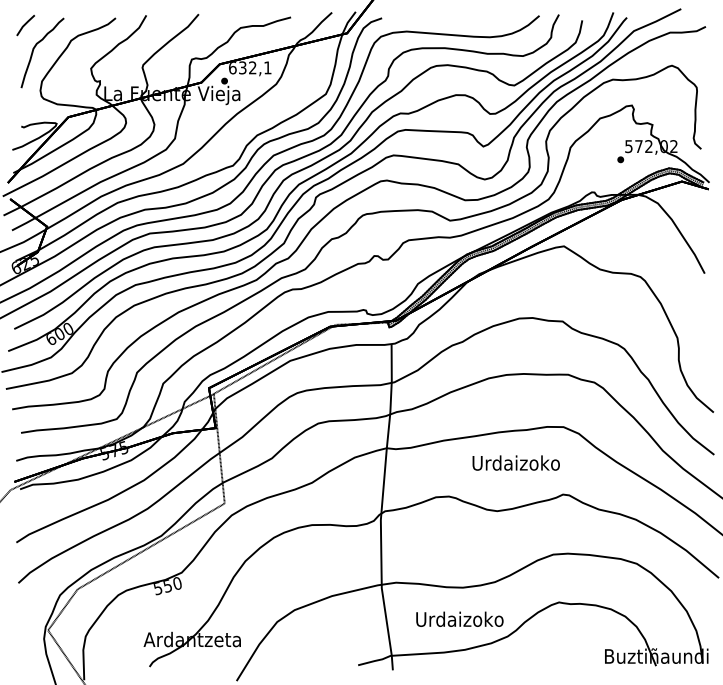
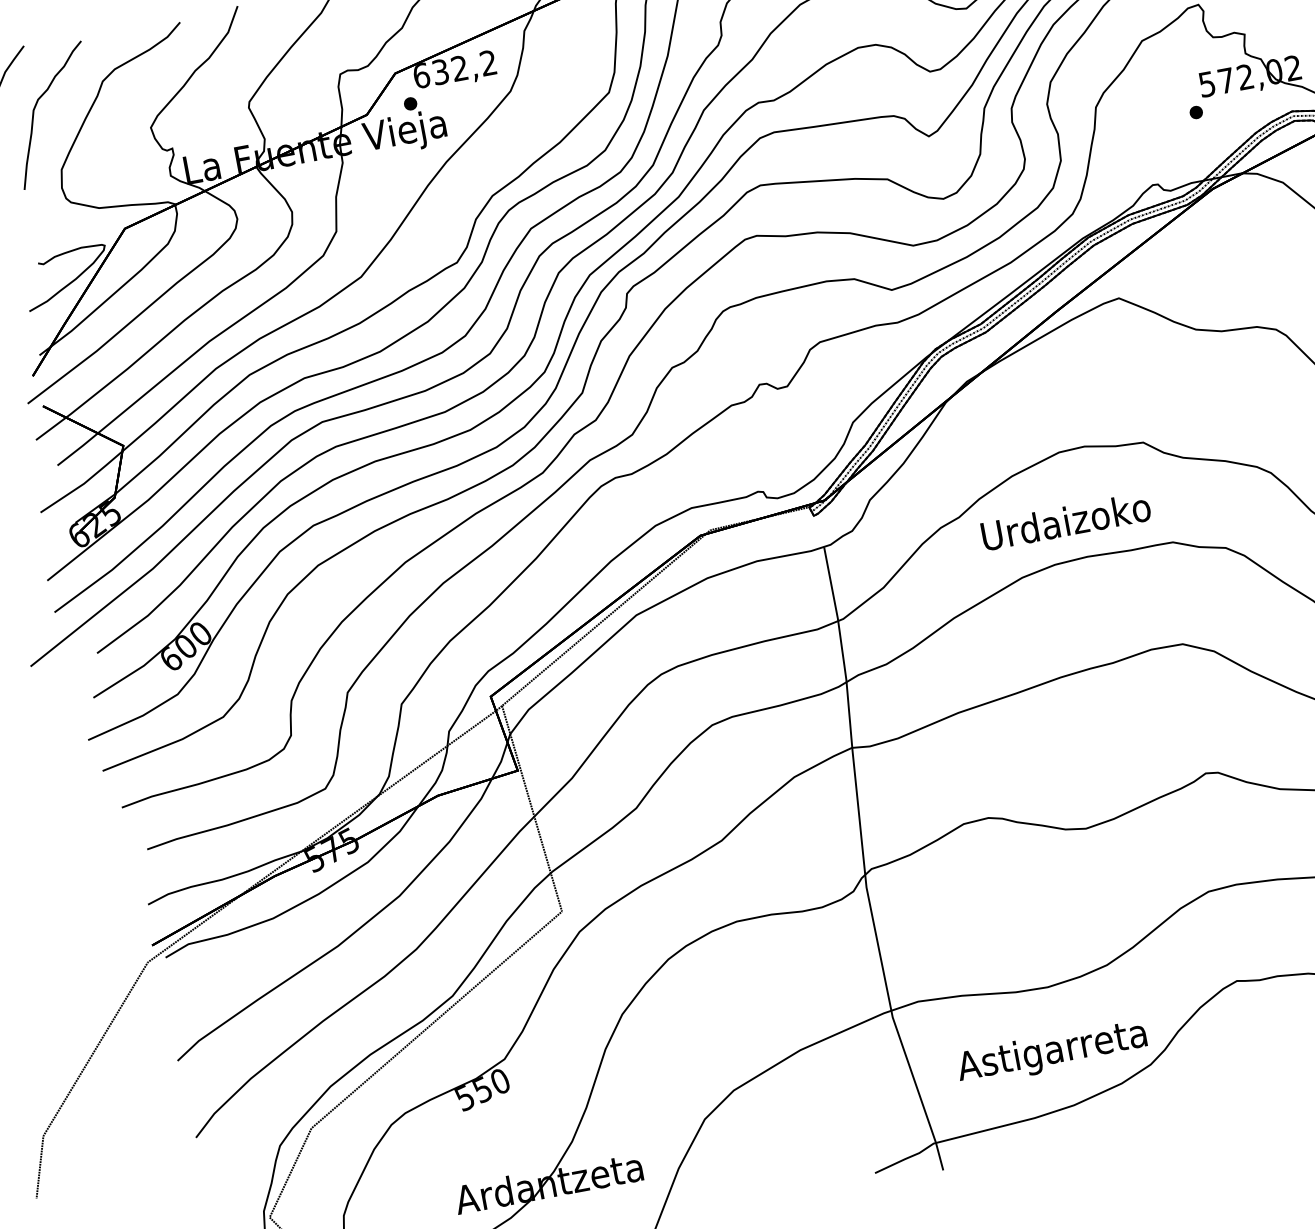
text: (267, 67) -> (487, 62), 632,1 -> 632,2
text: (515, 462) -> (1064, 520), moved
text: (458, 620) -> (1050, 1051), Urdaizoko -> Astigarreta

